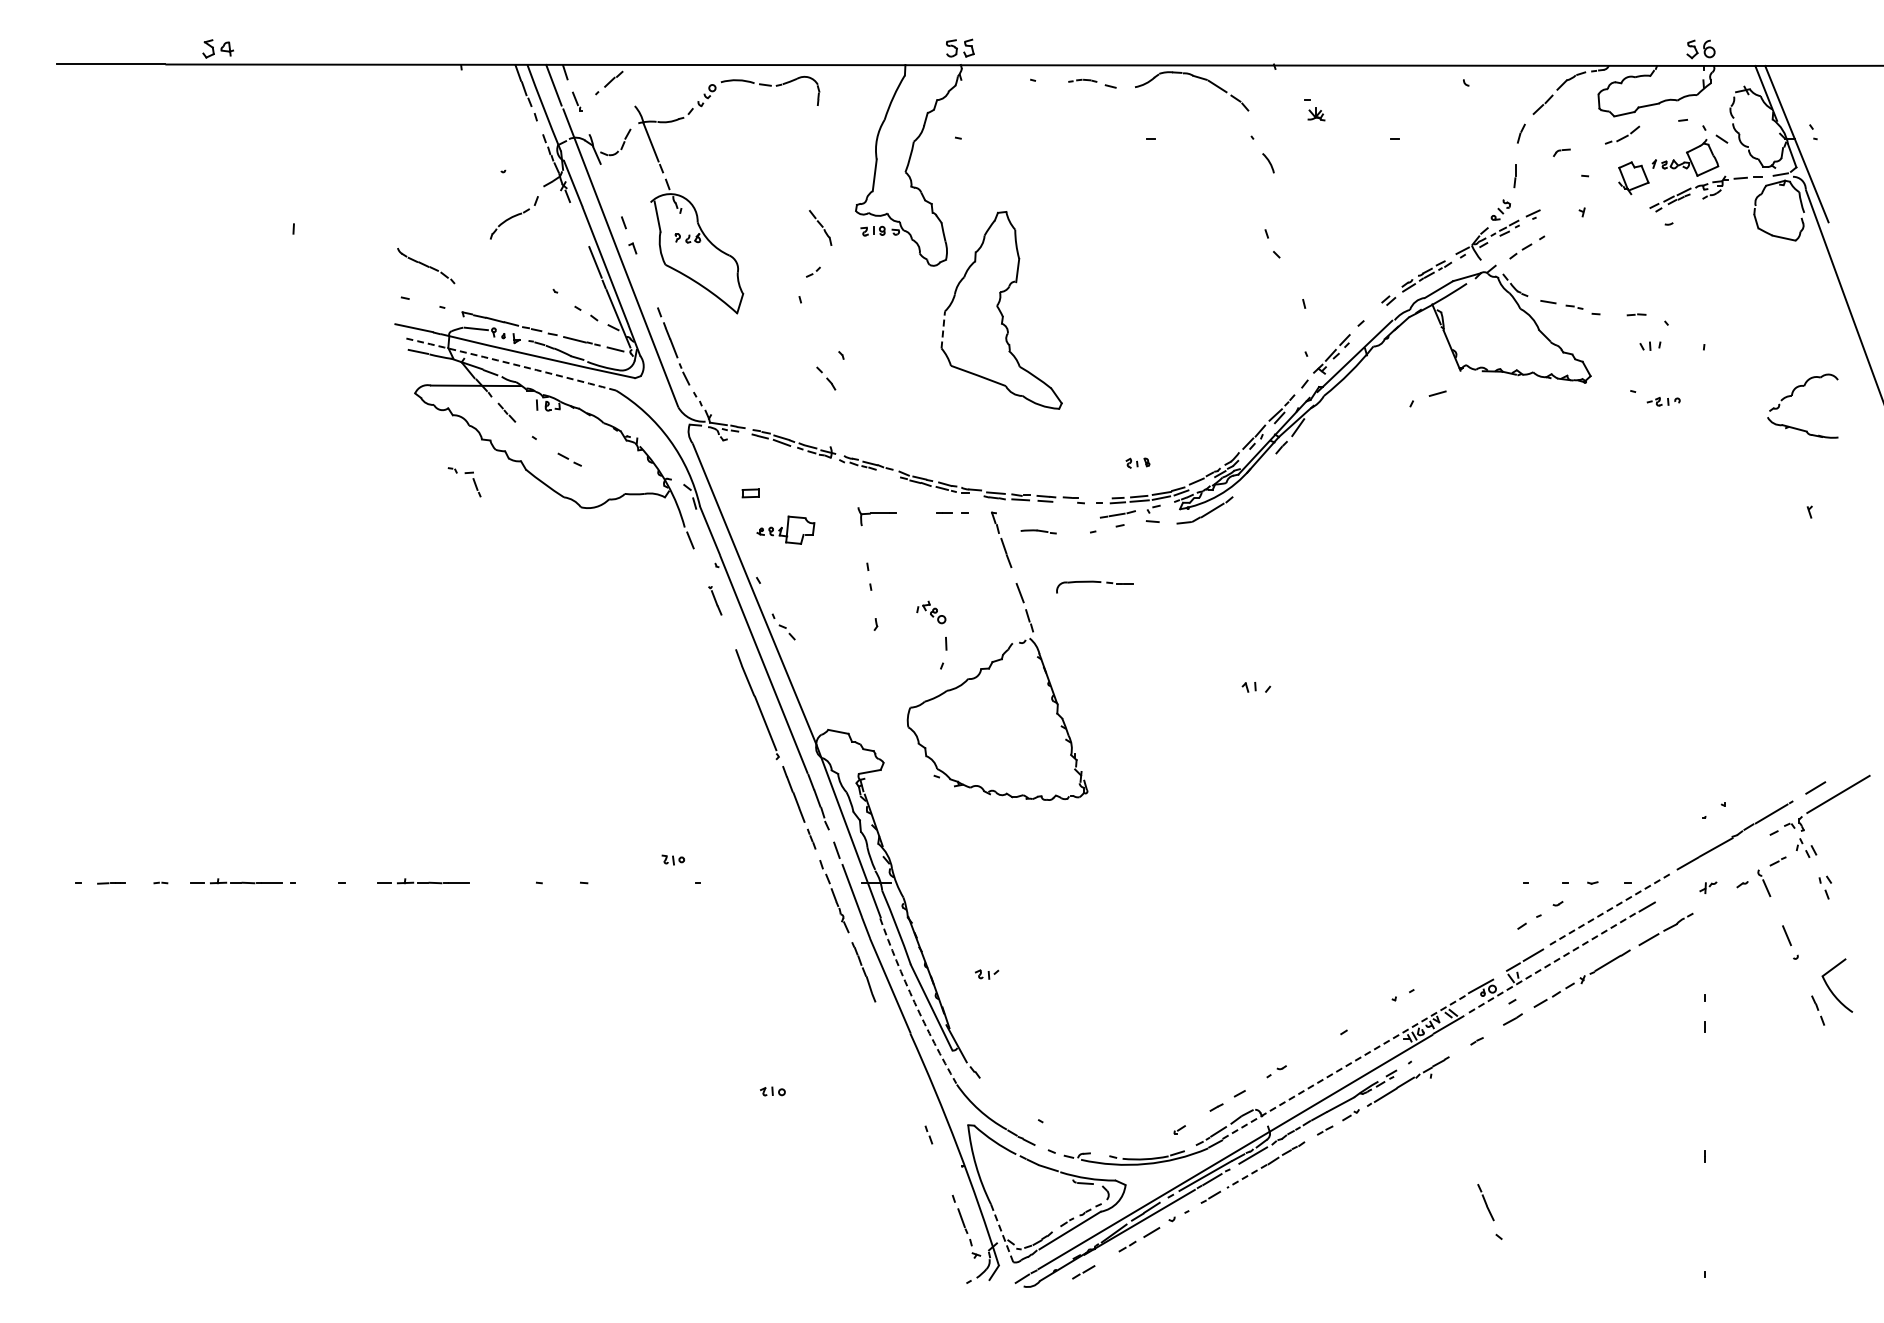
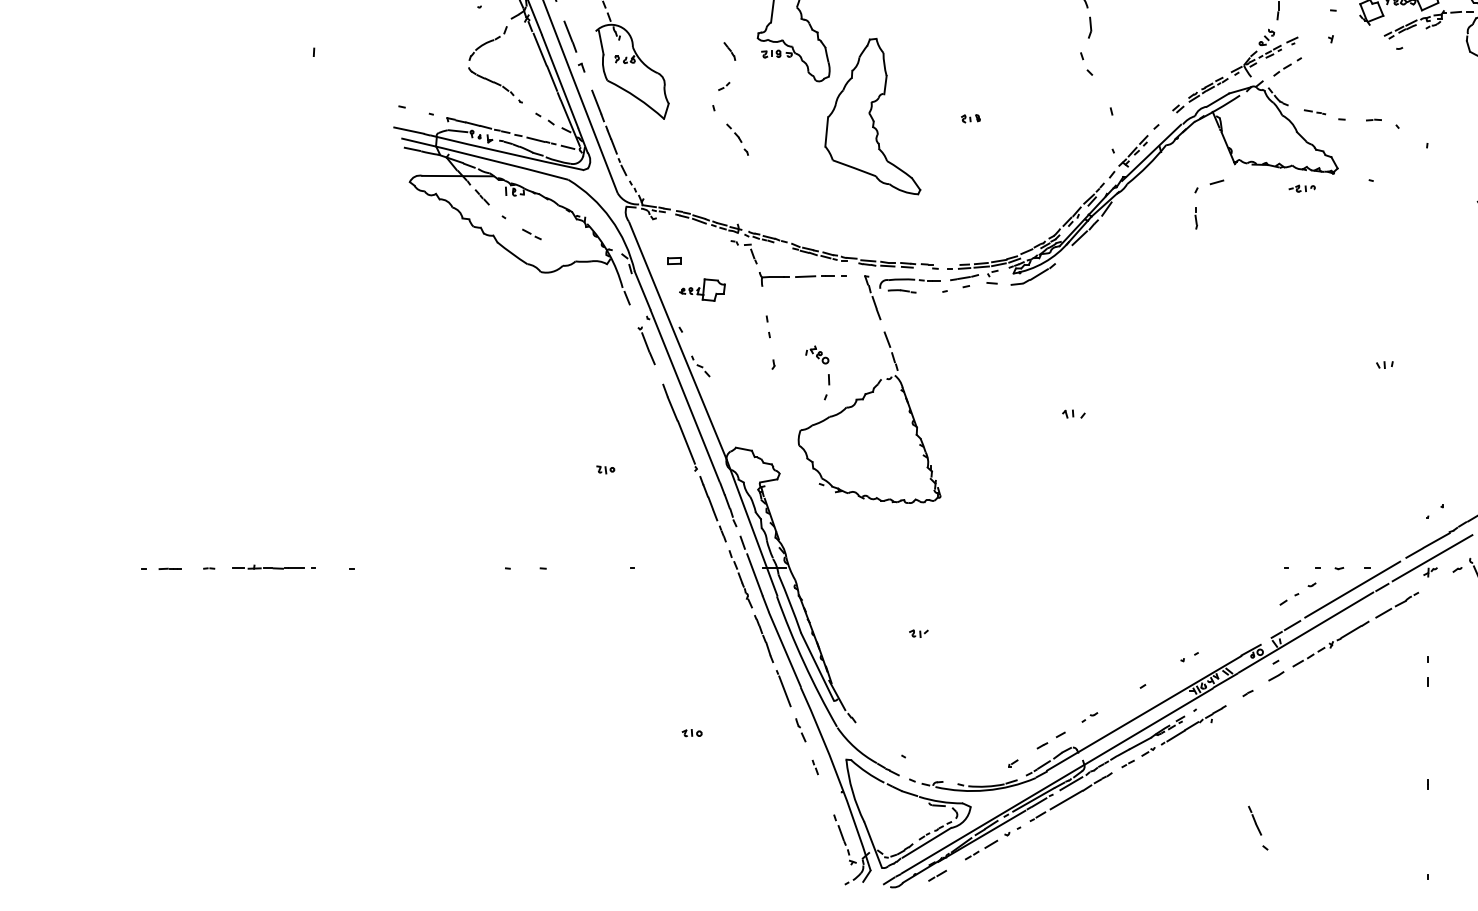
part: (1276, 197) -> (1089, 27), added
line: (615, 202) -> (568, 31), added
line: (580, 225) -> (540, 49), added
part: (820, 227) -> (729, 51), size x0.62
part: (426, 266) -> (491, 81), moved
line: (651, 291) -> (596, 101), added
part: (1561, 304) -> (1314, 111), size x0.62
line: (943, 329) -> (826, 131), dashed -> solid
part: (1650, 345) -> (1384, 364), moved
arc: (510, 363) -> (485, 158), dashed -> solid
part: (826, 378) -> (734, 133), moved
part: (1663, 401) -> (1302, 188), moved
part: (1411, 439) -> (1196, 218), added
part: (1137, 462) -> (970, 118), moved
line: (1263, 464) -> (1079, 238), added
part: (472, 479) -> (750, 250), moved
line: (916, 512) -> (805, 276), added
part: (1094, 586) -> (909, 283), moved
part: (715, 600) -> (646, 345), size x1.67
part: (672, 859) -> (605, 469), moved
line: (1710, 869) -> (1432, 557), added
part: (423, 881) -> (416, 567), removed
line: (1609, 909) -> (1352, 589), dashed -> solid
line: (1550, 964) -> (1306, 632), dashed -> solid
part: (987, 974) -> (919, 633), moved
arc: (914, 1002) -> (804, 662), dashed -> solid
line: (888, 1034) -> (783, 688), added
line: (1345, 1066) -> (1144, 713), dashed -> solid
part: (910, 1087) -> (800, 729), added
line: (1246, 1176) -> (1066, 800), dashed -> solid
line: (1002, 1233) -> (873, 845), dashed -> solid

